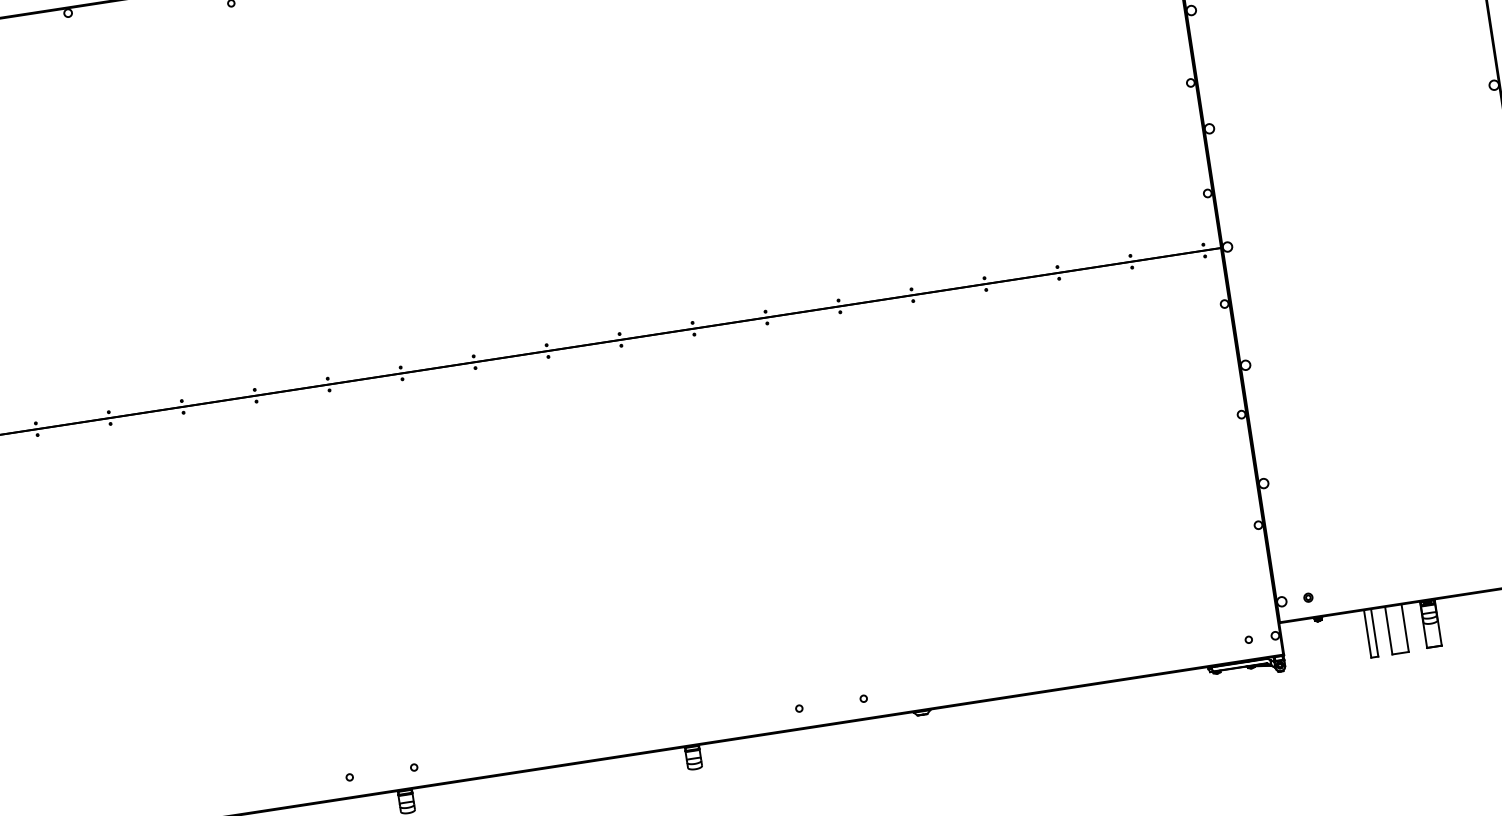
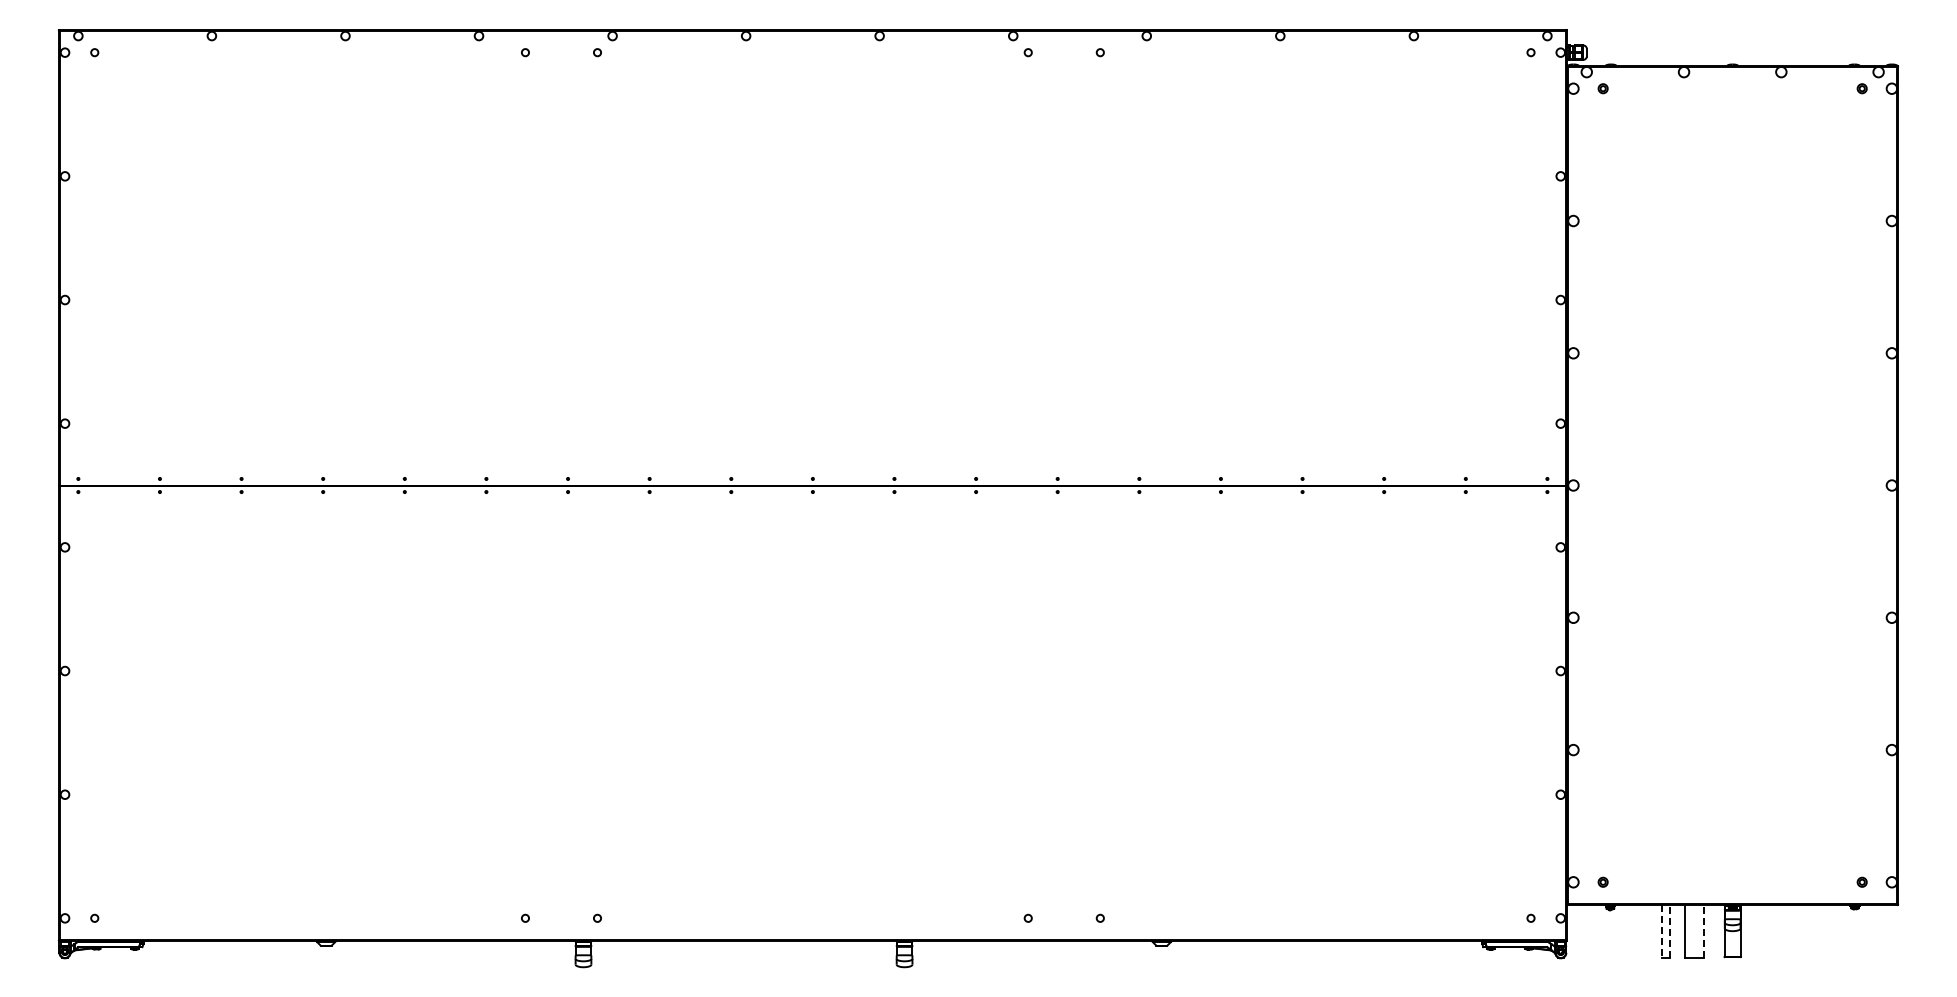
line: (1404, 627) -> (1703, 931), solid -> dashed
line: (1374, 632) -> (1669, 931), solid -> dashed
line: (1367, 633) -> (1661, 931), solid -> dashed

